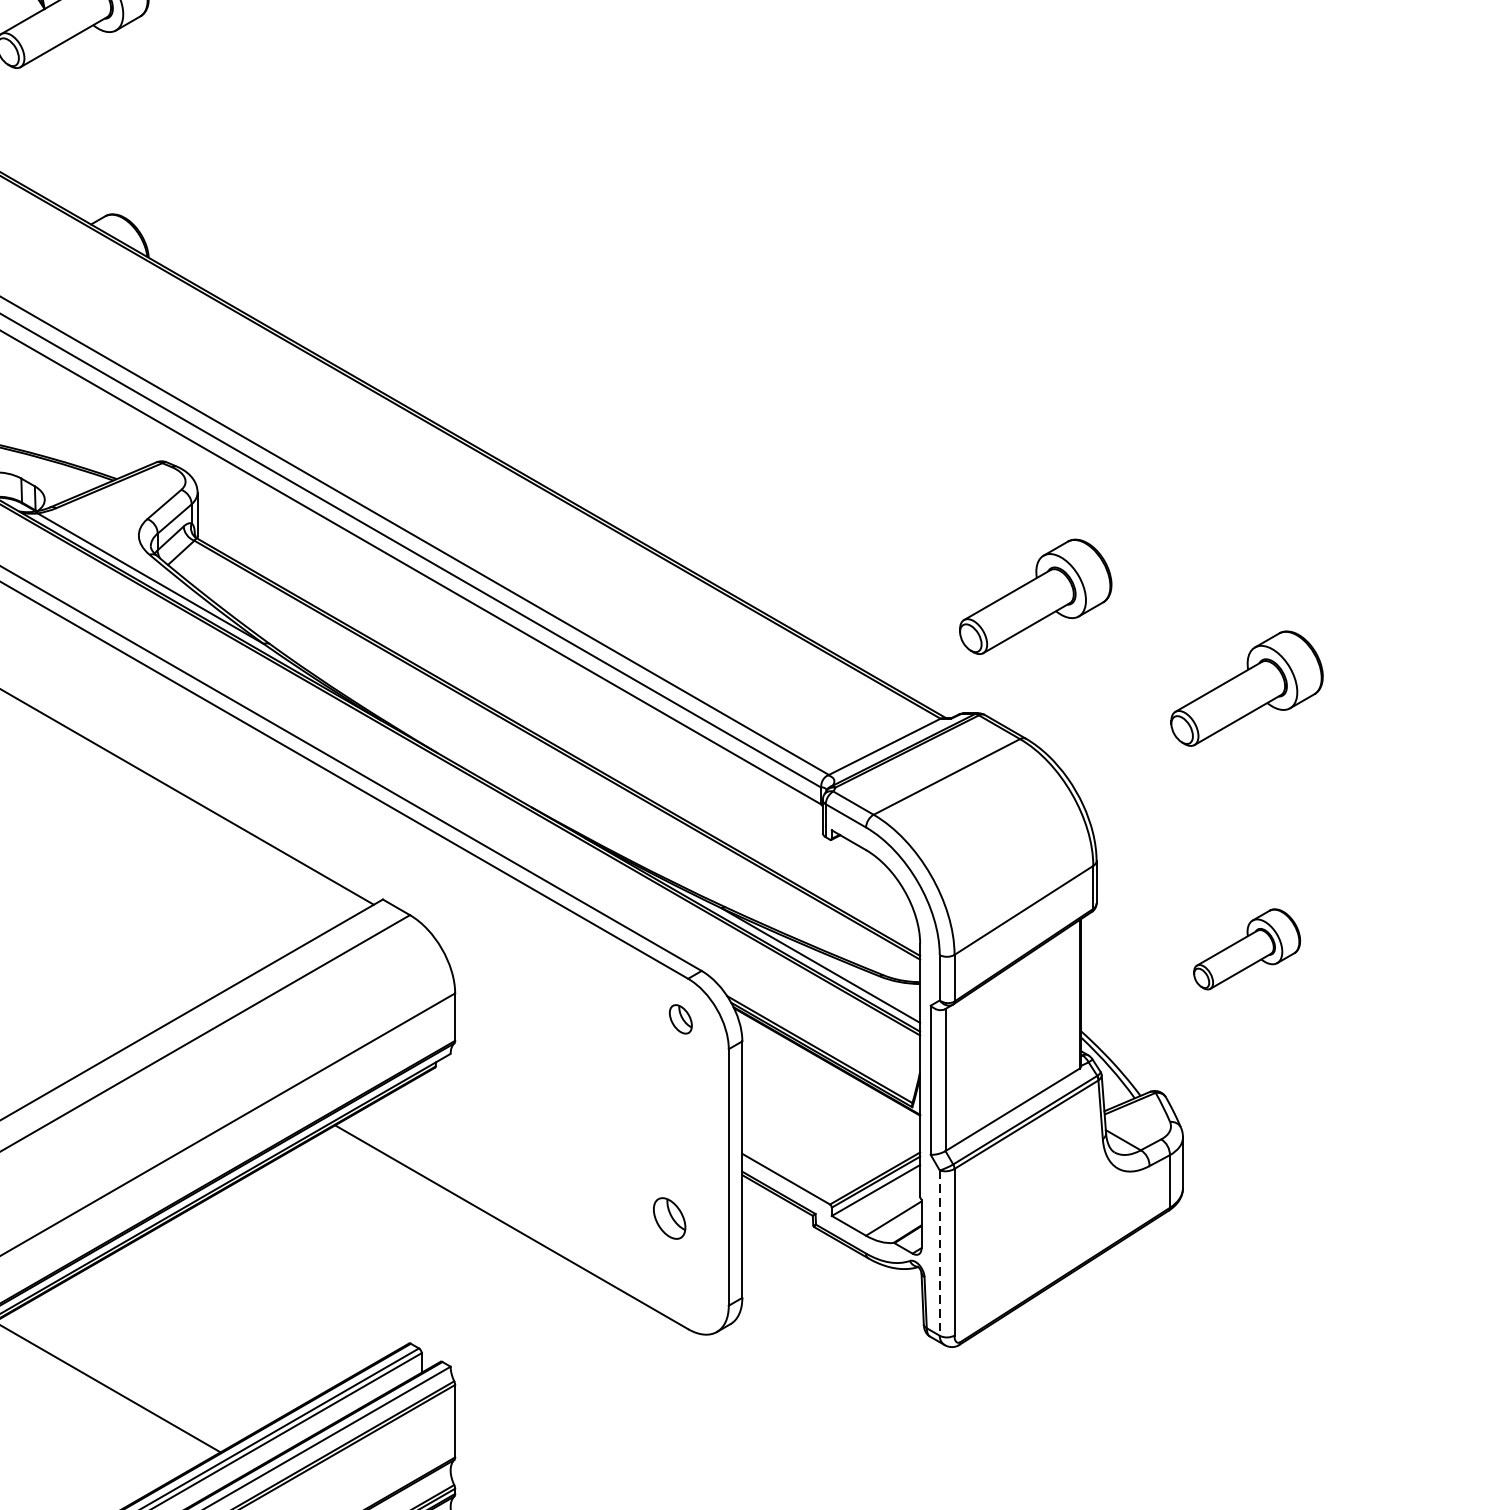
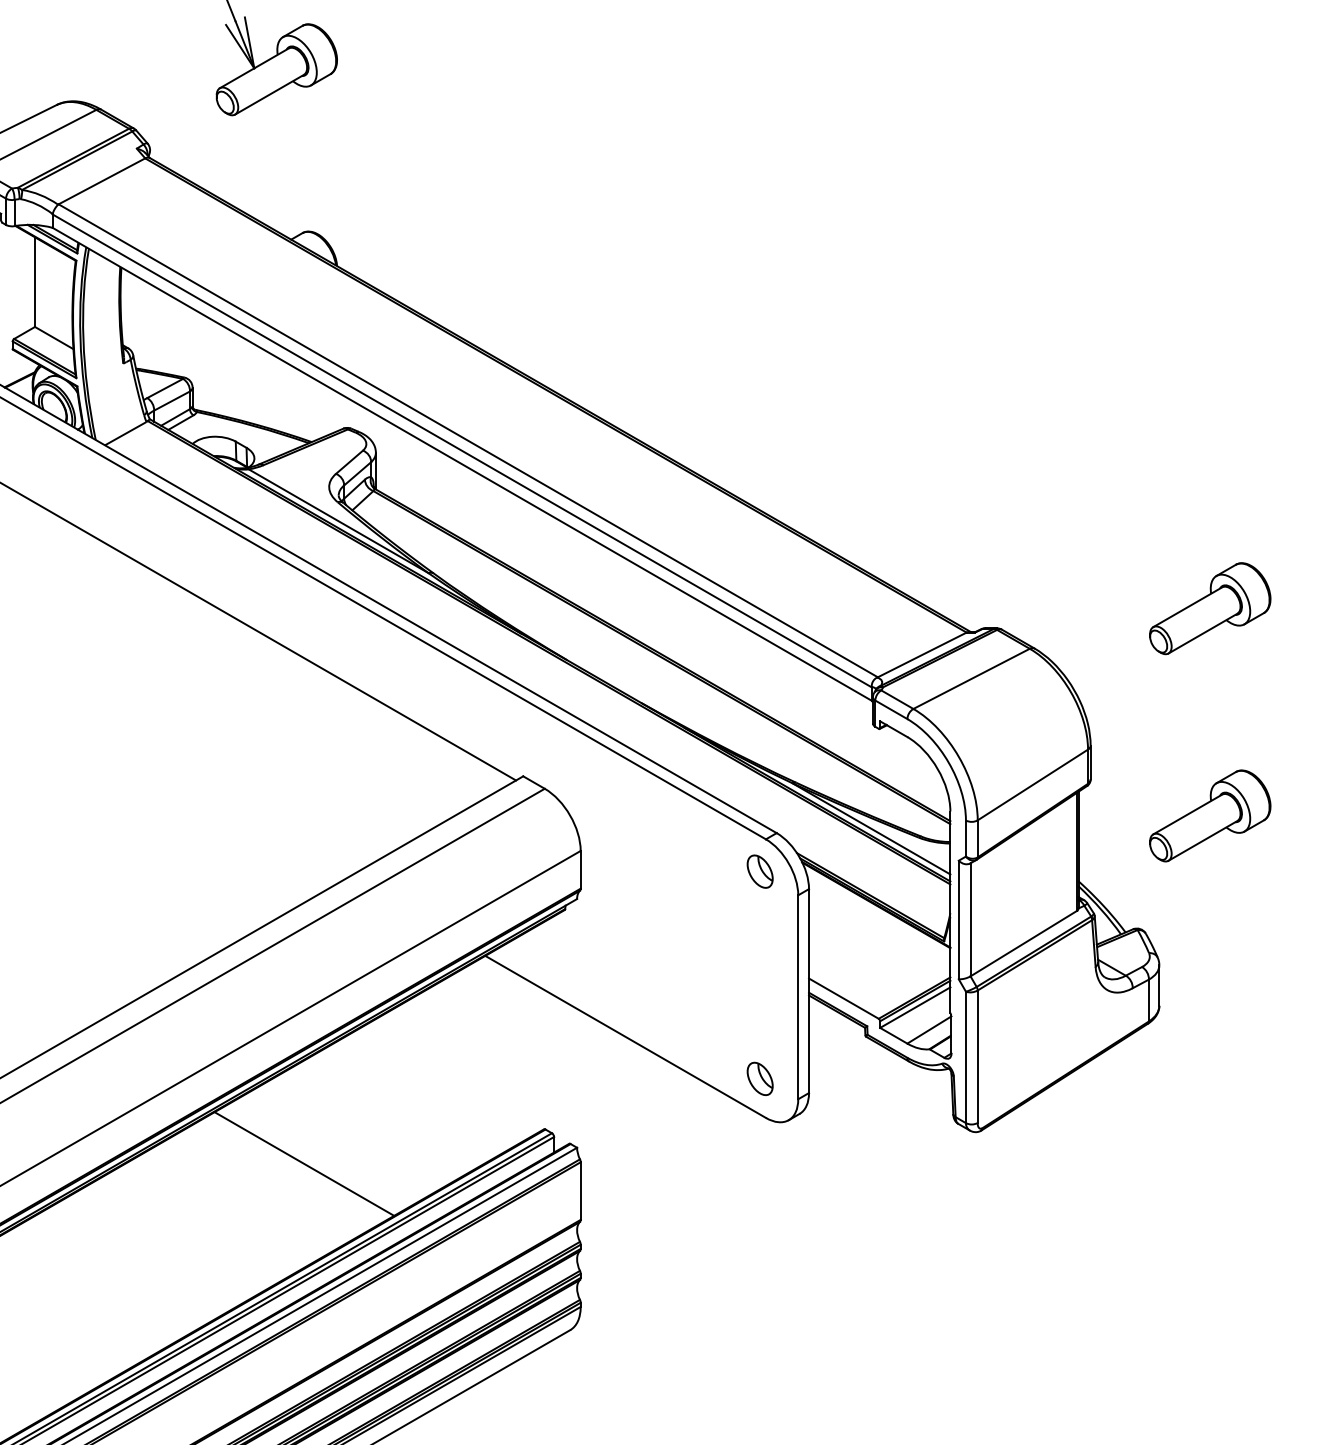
part: (1036, 596) -> (1042, 535), removed
part: (1247, 948) -> (1210, 815), size x1.43
part: (680, 1019) -> (759, 871), size x1.43
part: (668, 1217) -> (759, 1078), moved
line: (939, 1253) -> (965, 1057), dashed -> solid

